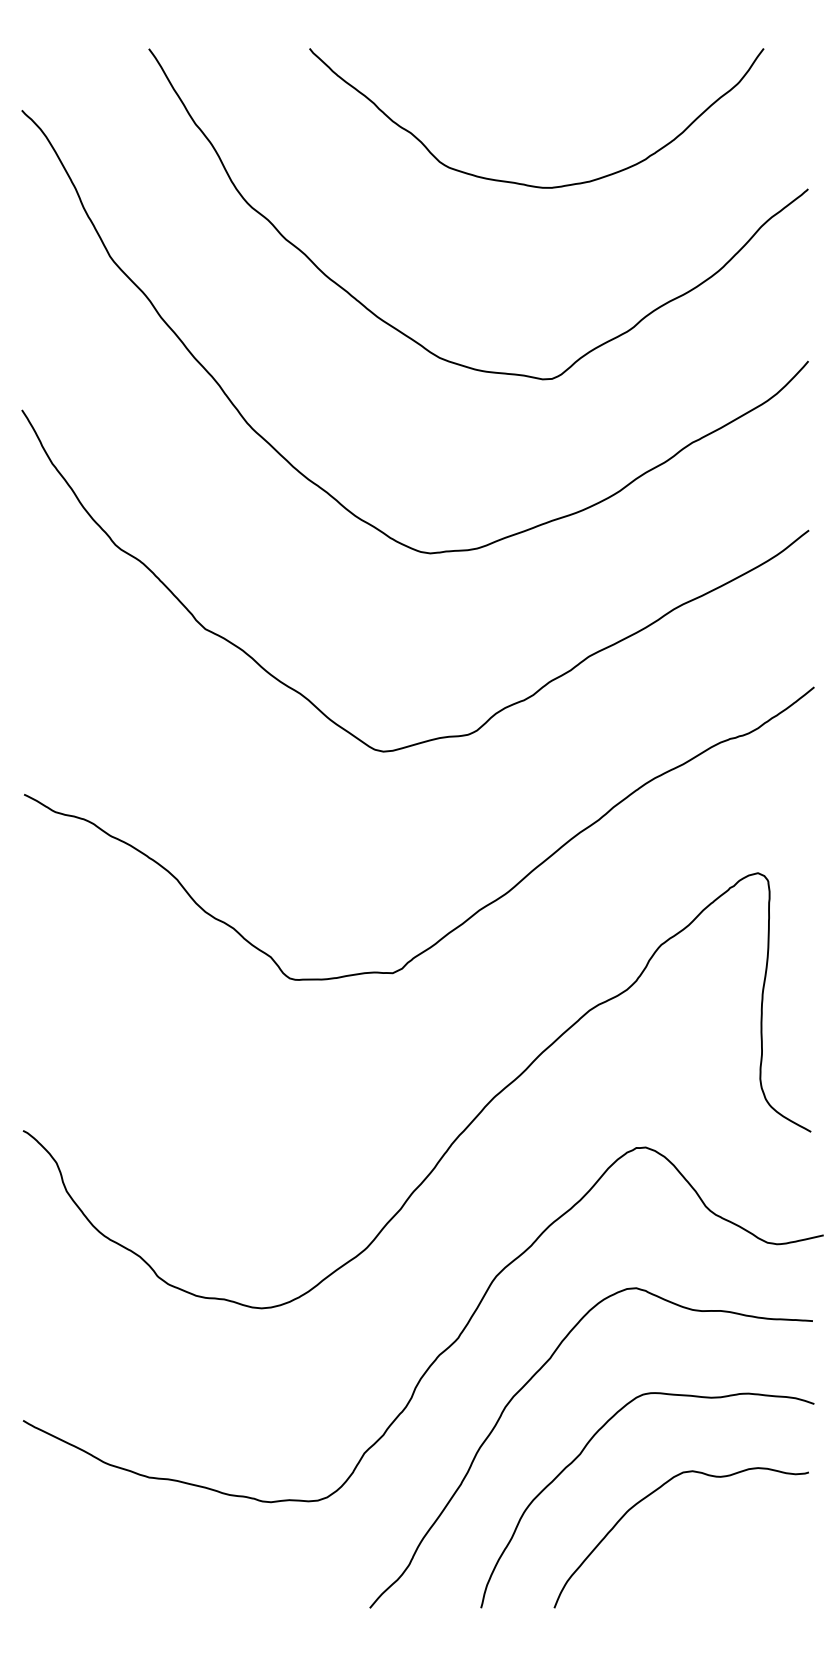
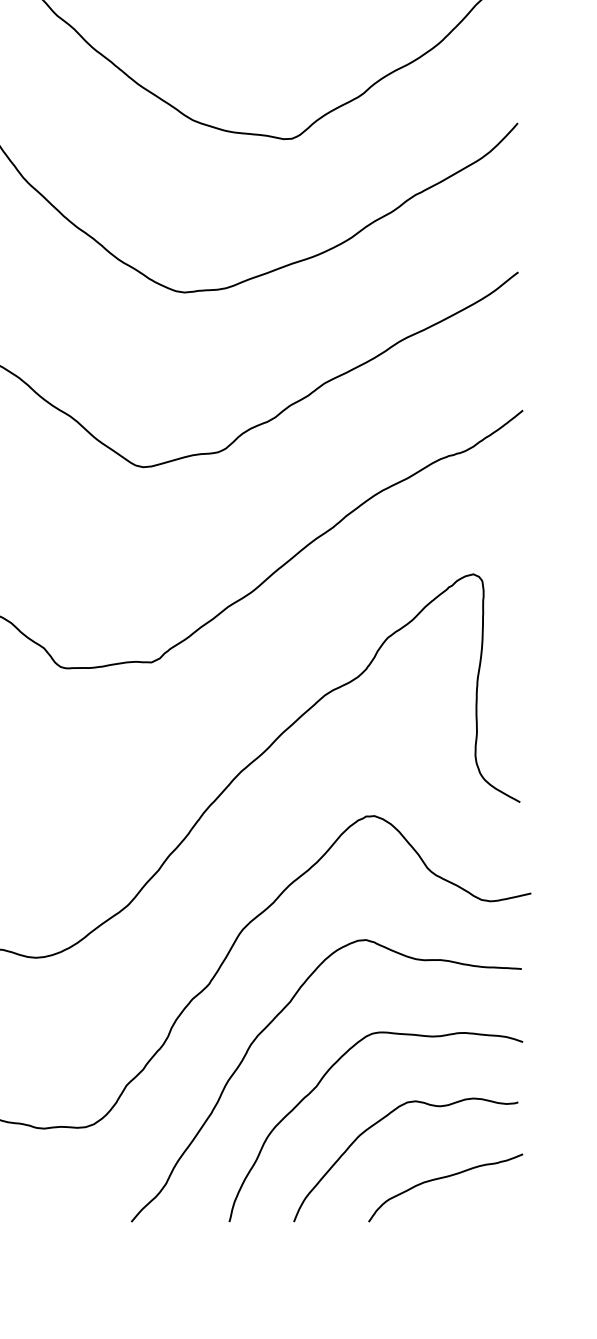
curve: (725, 1558) -> (444, 1178), added

